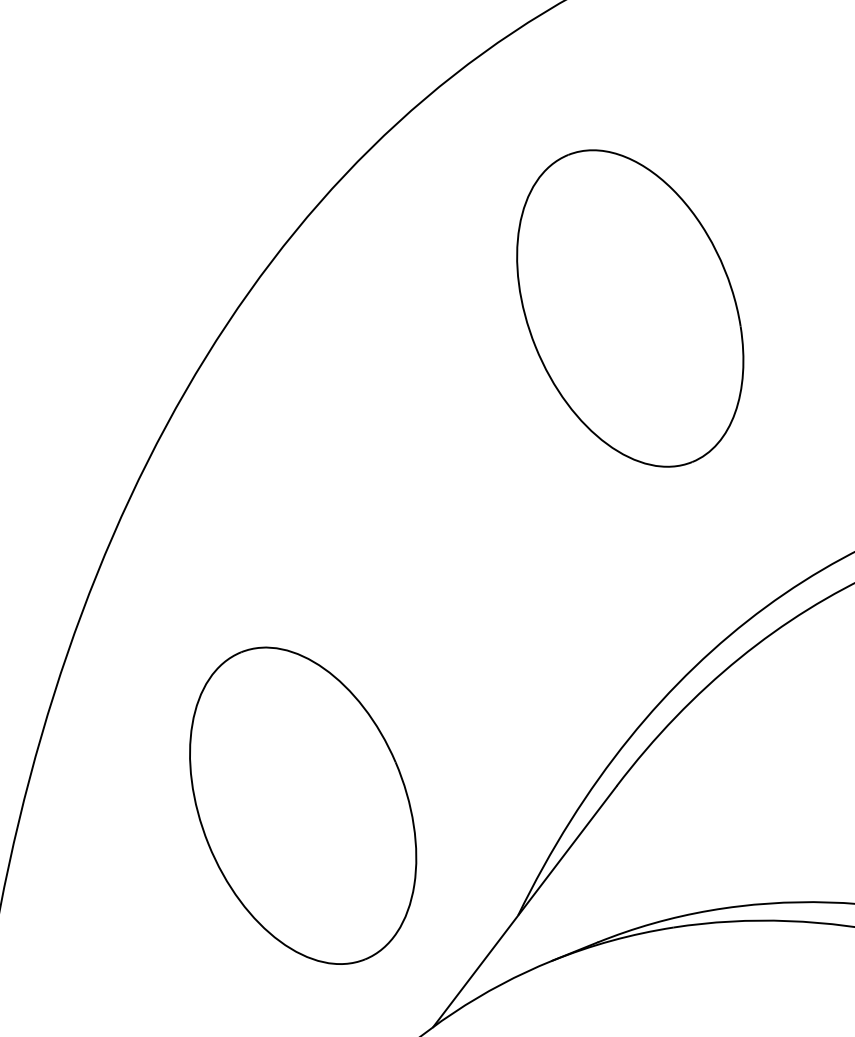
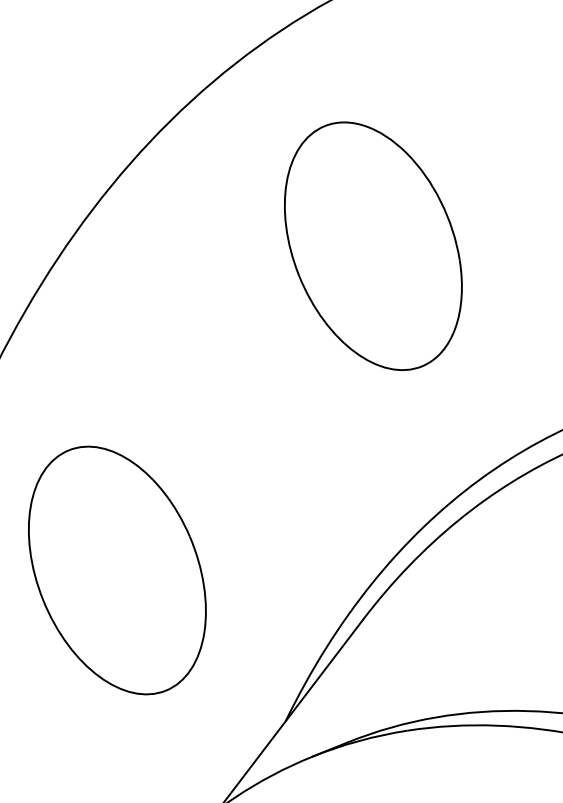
part: (303, 805) -> (117, 570), moved

